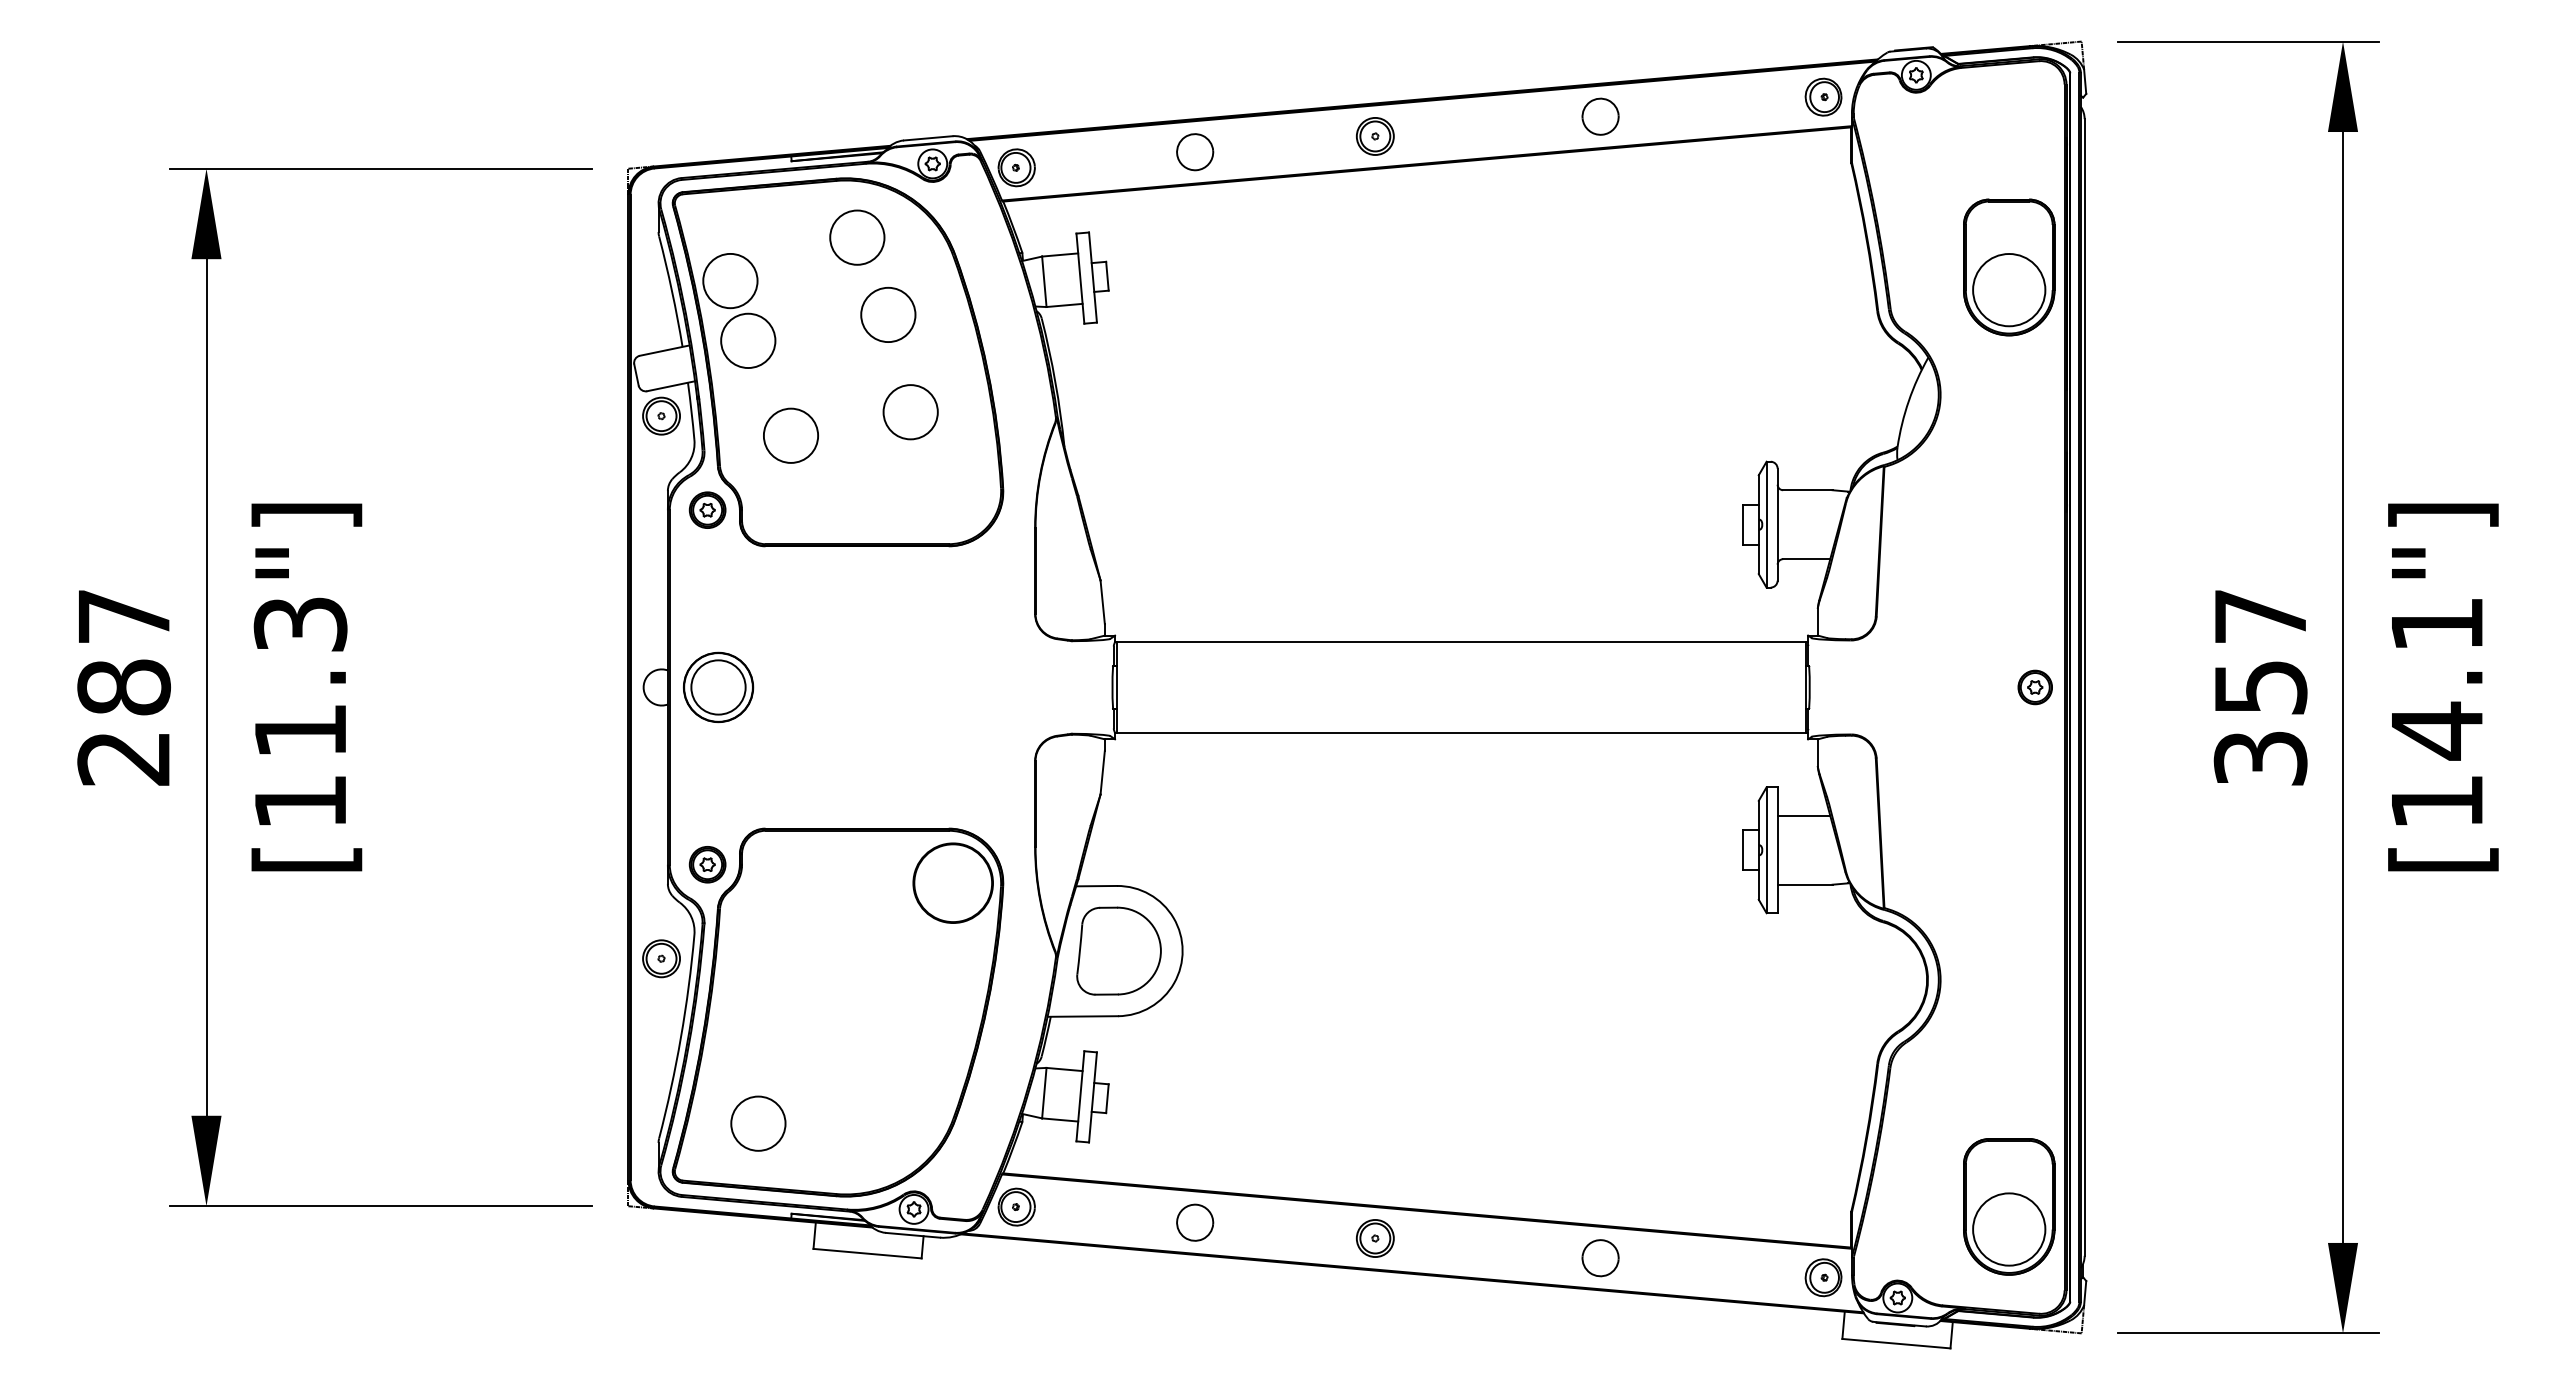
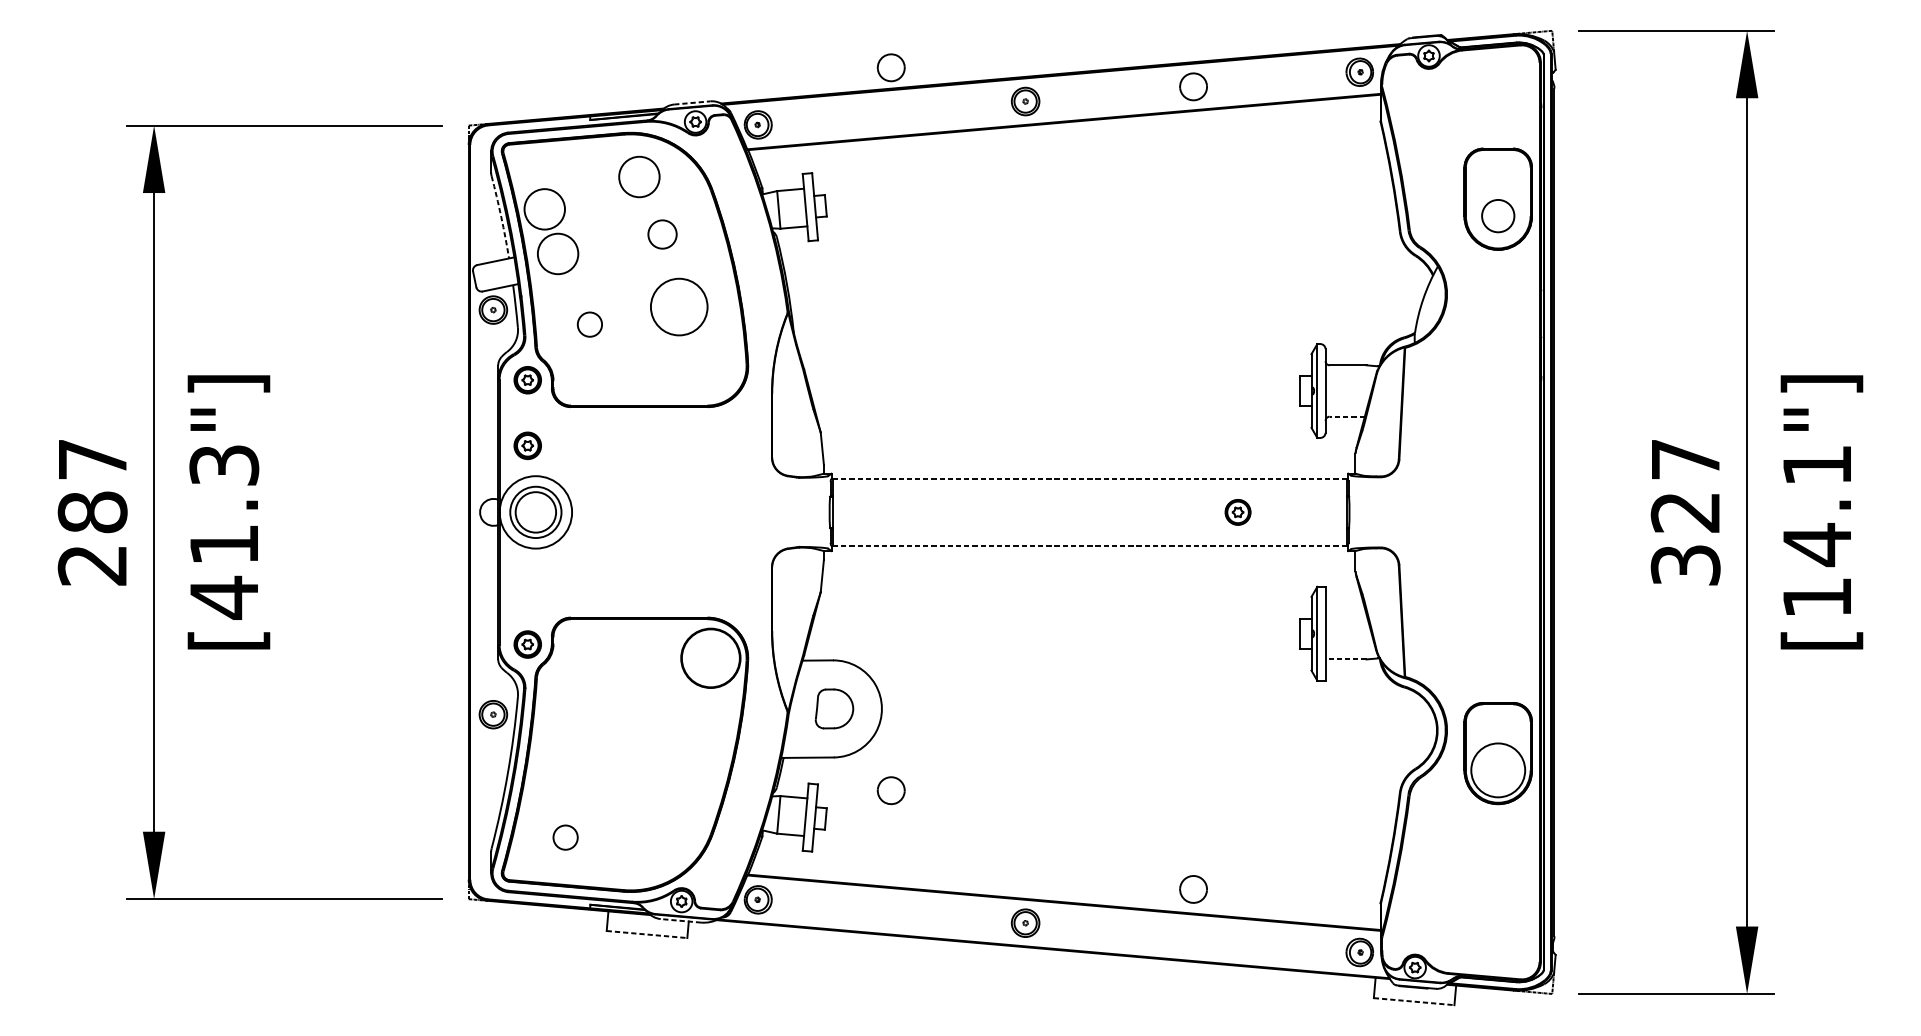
line: (928, 138) -> (692, 103), solid -> dashed
part: (1195, 152) -> (891, 68), moved
circle: (2009, 290) -> (1498, 216), size x0.6
arc: (672, 291) -> (501, 217), solid -> dashed
circle: (888, 314) -> (662, 234), size x0.7
circle: (910, 412) -> (679, 307), size x1.4
circle: (790, 435) -> (589, 324), size x0.6
line: (1806, 559) -> (1347, 416), solid -> dashed
part: (707, 597) -> (527, 445), added
line: (1461, 642) -> (1089, 478), solid -> dashed
circle: (718, 687) -> (535, 512), size x1.4
part: (2034, 687) -> (1237, 512), moved
text: (2260, 687) -> (1685, 512), 357 -> 327
line: (1461, 732) -> (1089, 545), solid -> dashed
text: (300, 801) -> (224, 597), [11.3"] -> [41.3"]
line: (1803, 815) -> (1344, 607), removed
line: (1804, 884) -> (1345, 659), solid -> dashed
part: (1118, 950) -> (834, 708), size x0.6
circle: (758, 1123) -> (565, 837), size x0.6
part: (2009, 1206) -> (1498, 753), moved
part: (1195, 1222) -> (891, 790), moved
line: (912, 1235) -> (680, 920), solid -> dashed
line: (868, 1253) -> (647, 934), solid -> dashed
part: (1600, 1258) -> (1193, 889), moved
line: (1896, 1343) -> (1414, 1001), solid -> dashed

